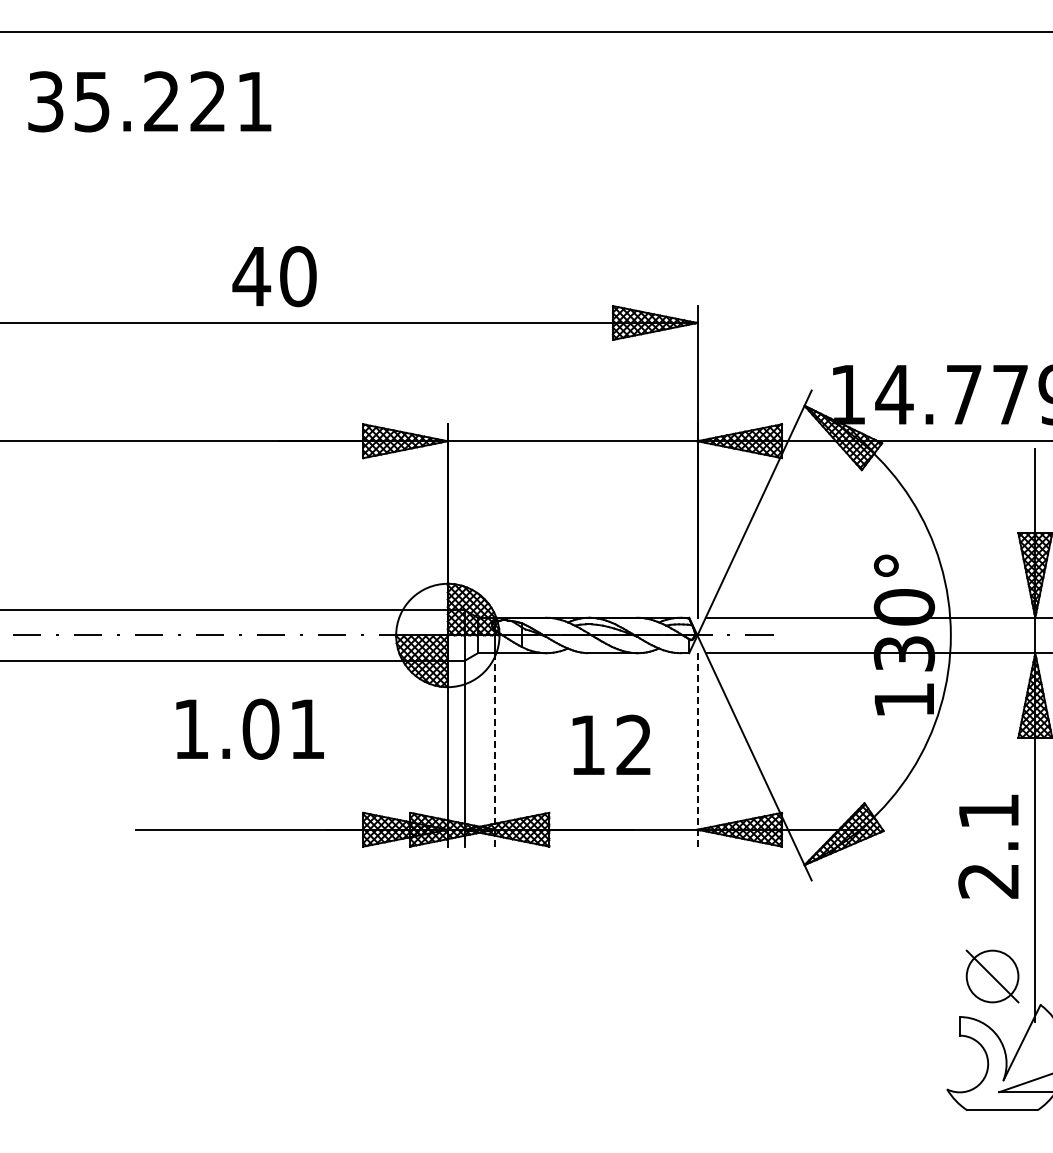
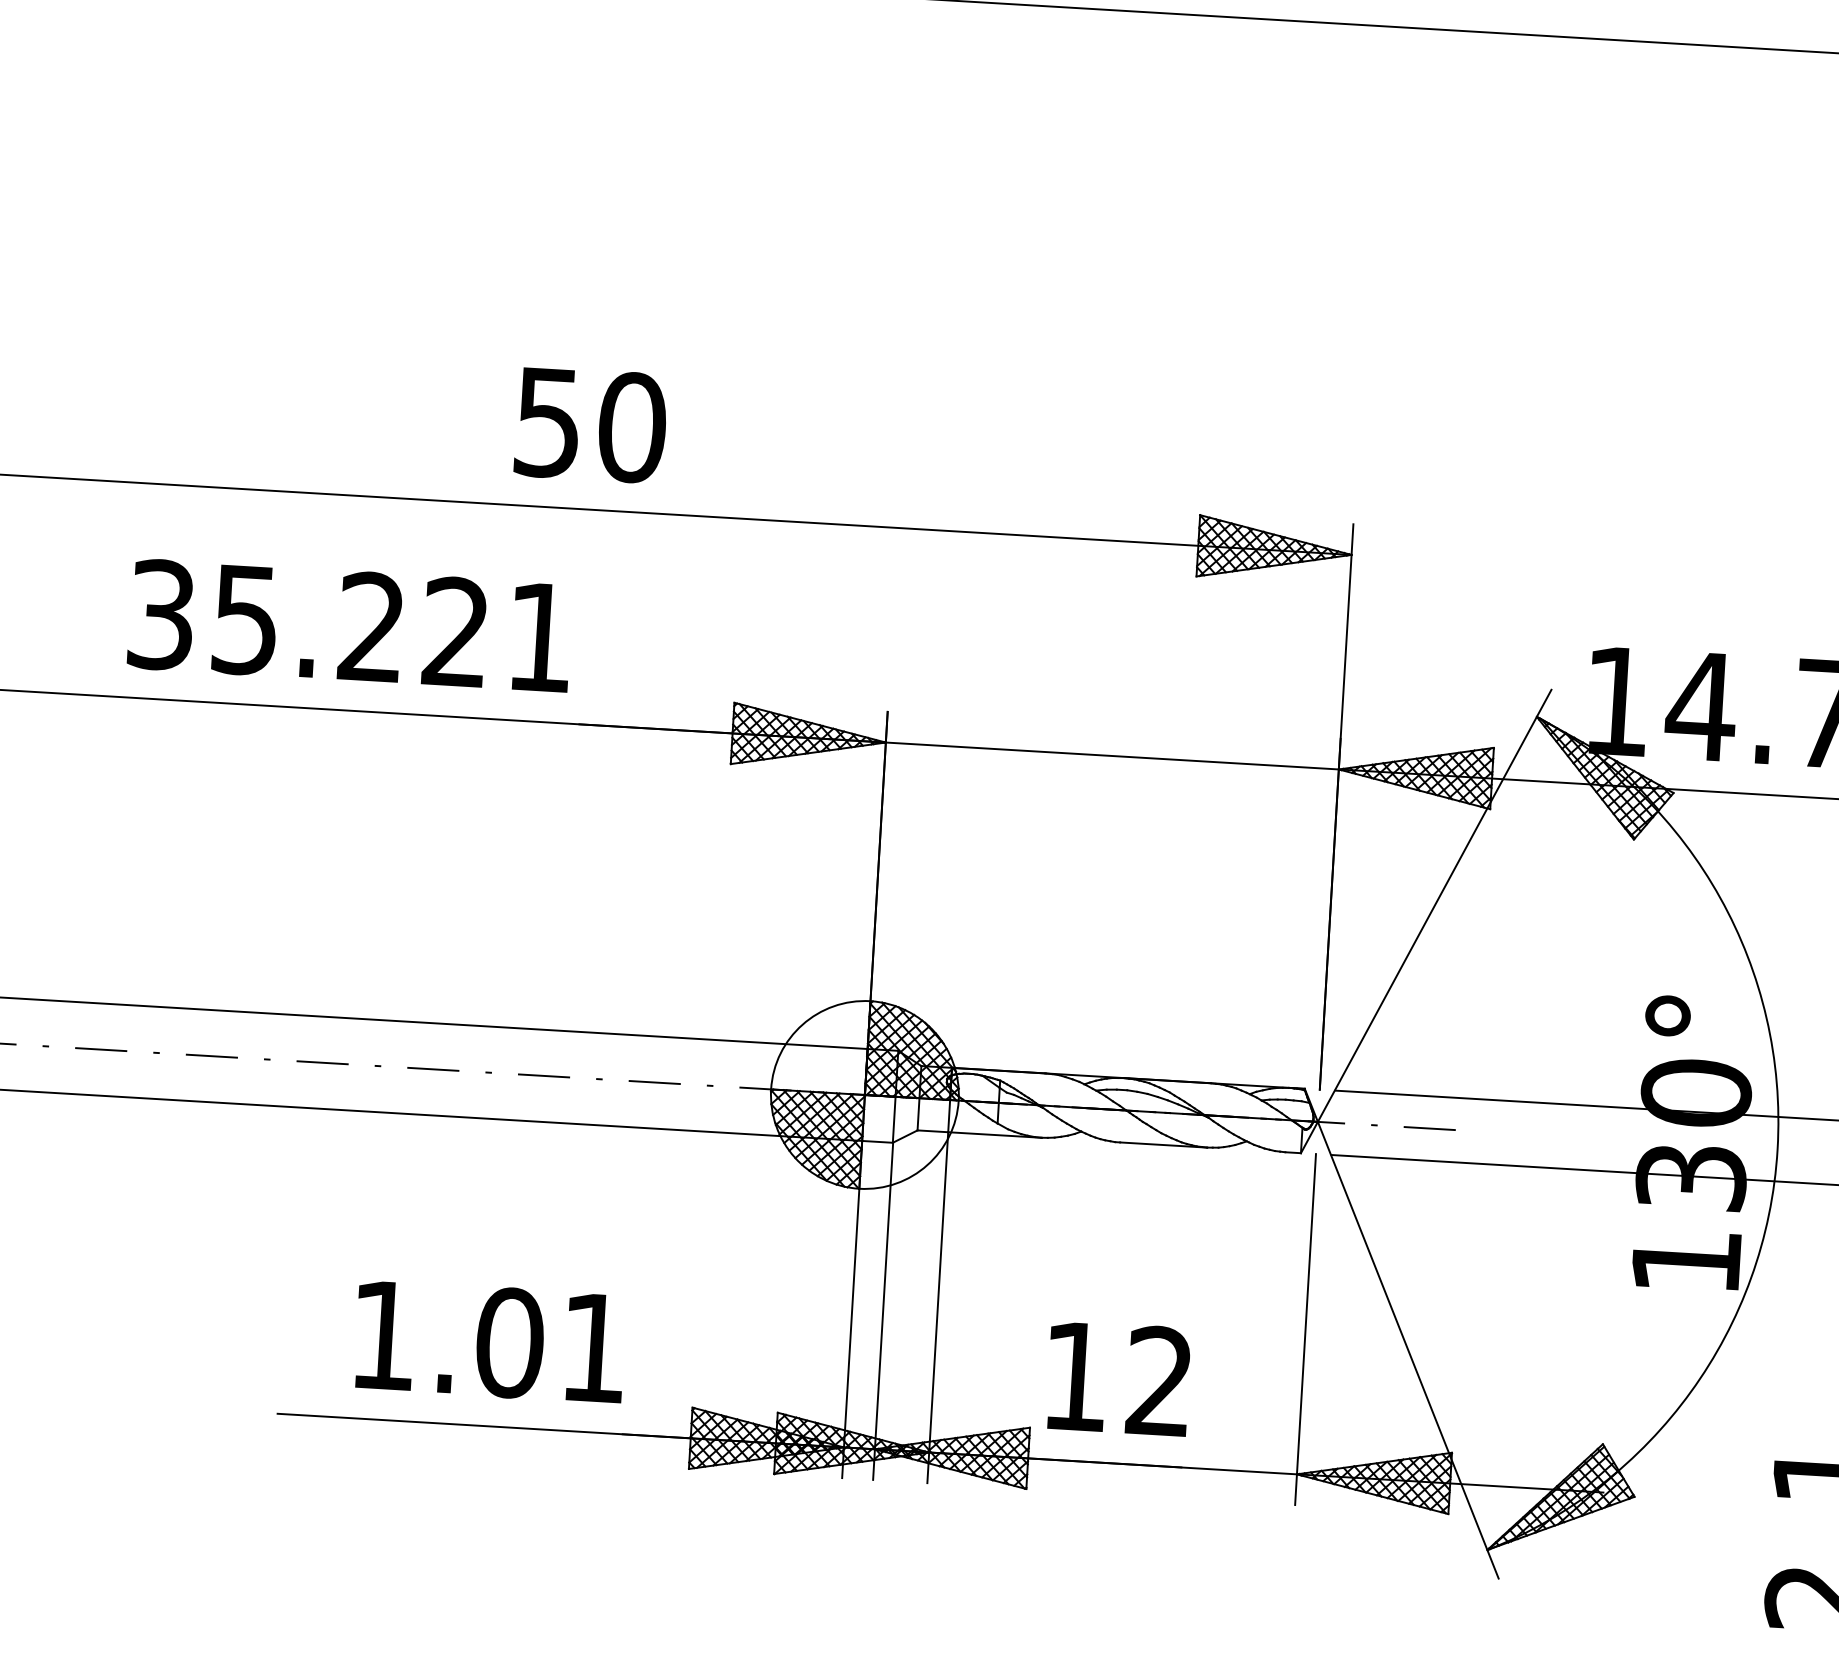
text: (149, 101) -> (349, 625), moved
text: (251, 277) -> (547, 424), 40 -> 50
text: (249, 728) -> (489, 1340), moved
text: (611, 744) -> (1118, 1377), moved
line: (494, 749) -> (937, 1306), dashed -> solid
line: (697, 749) -> (1305, 1328), dashed -> solid

